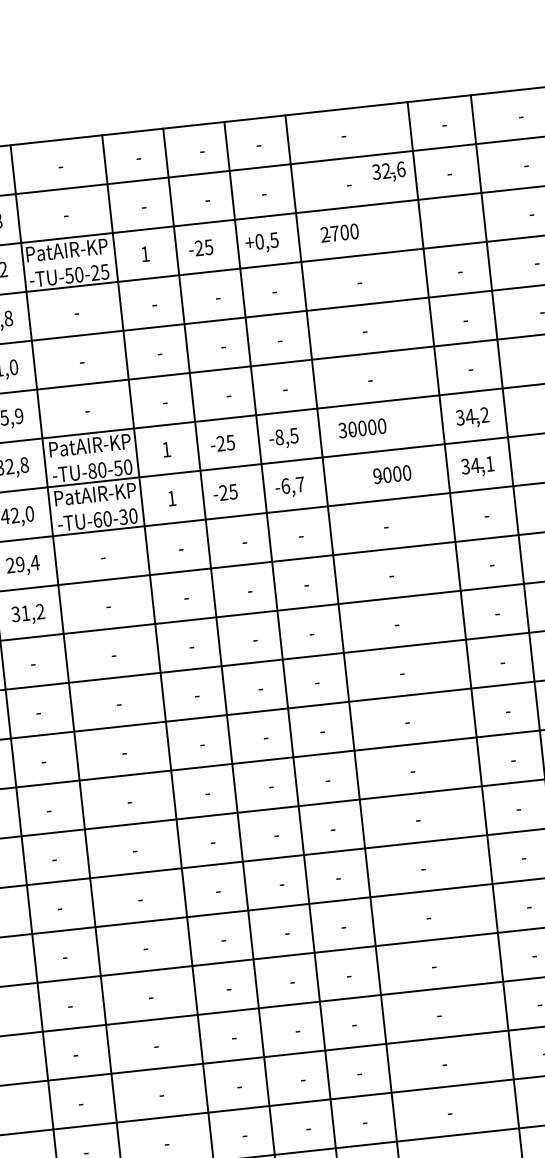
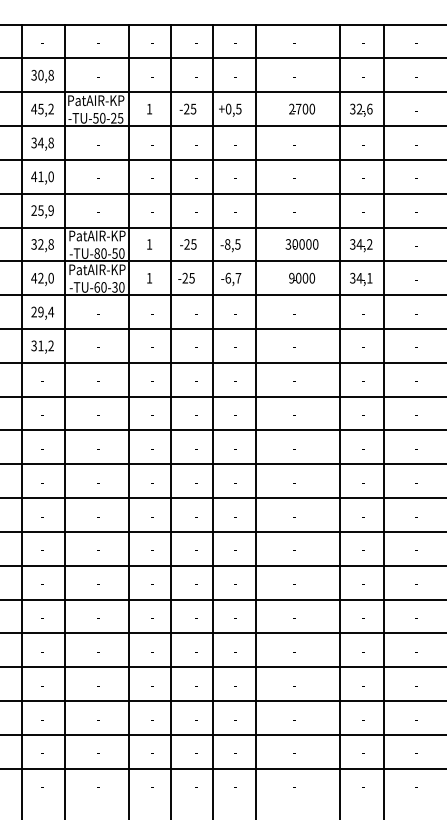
text: (389, 171) -> (361, 109), moved
text: (338, 232) -> (301, 108), moved
text: (361, 428) -> (301, 244), moved

